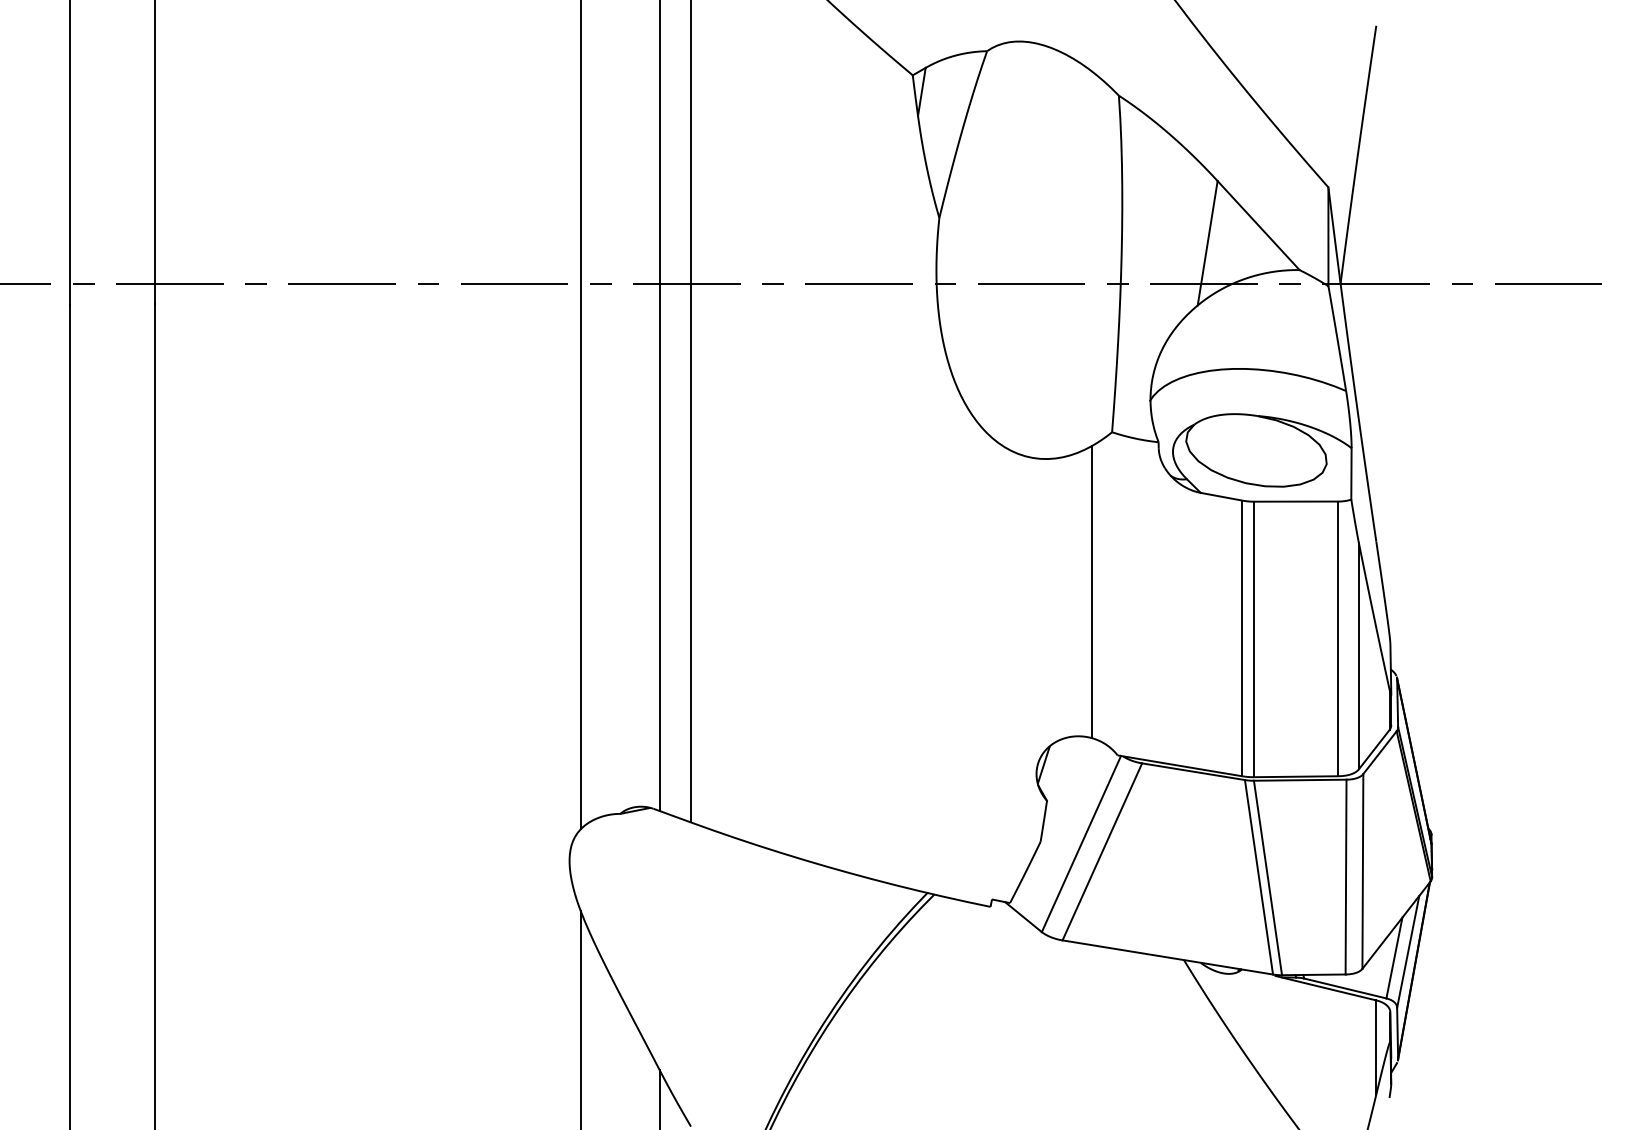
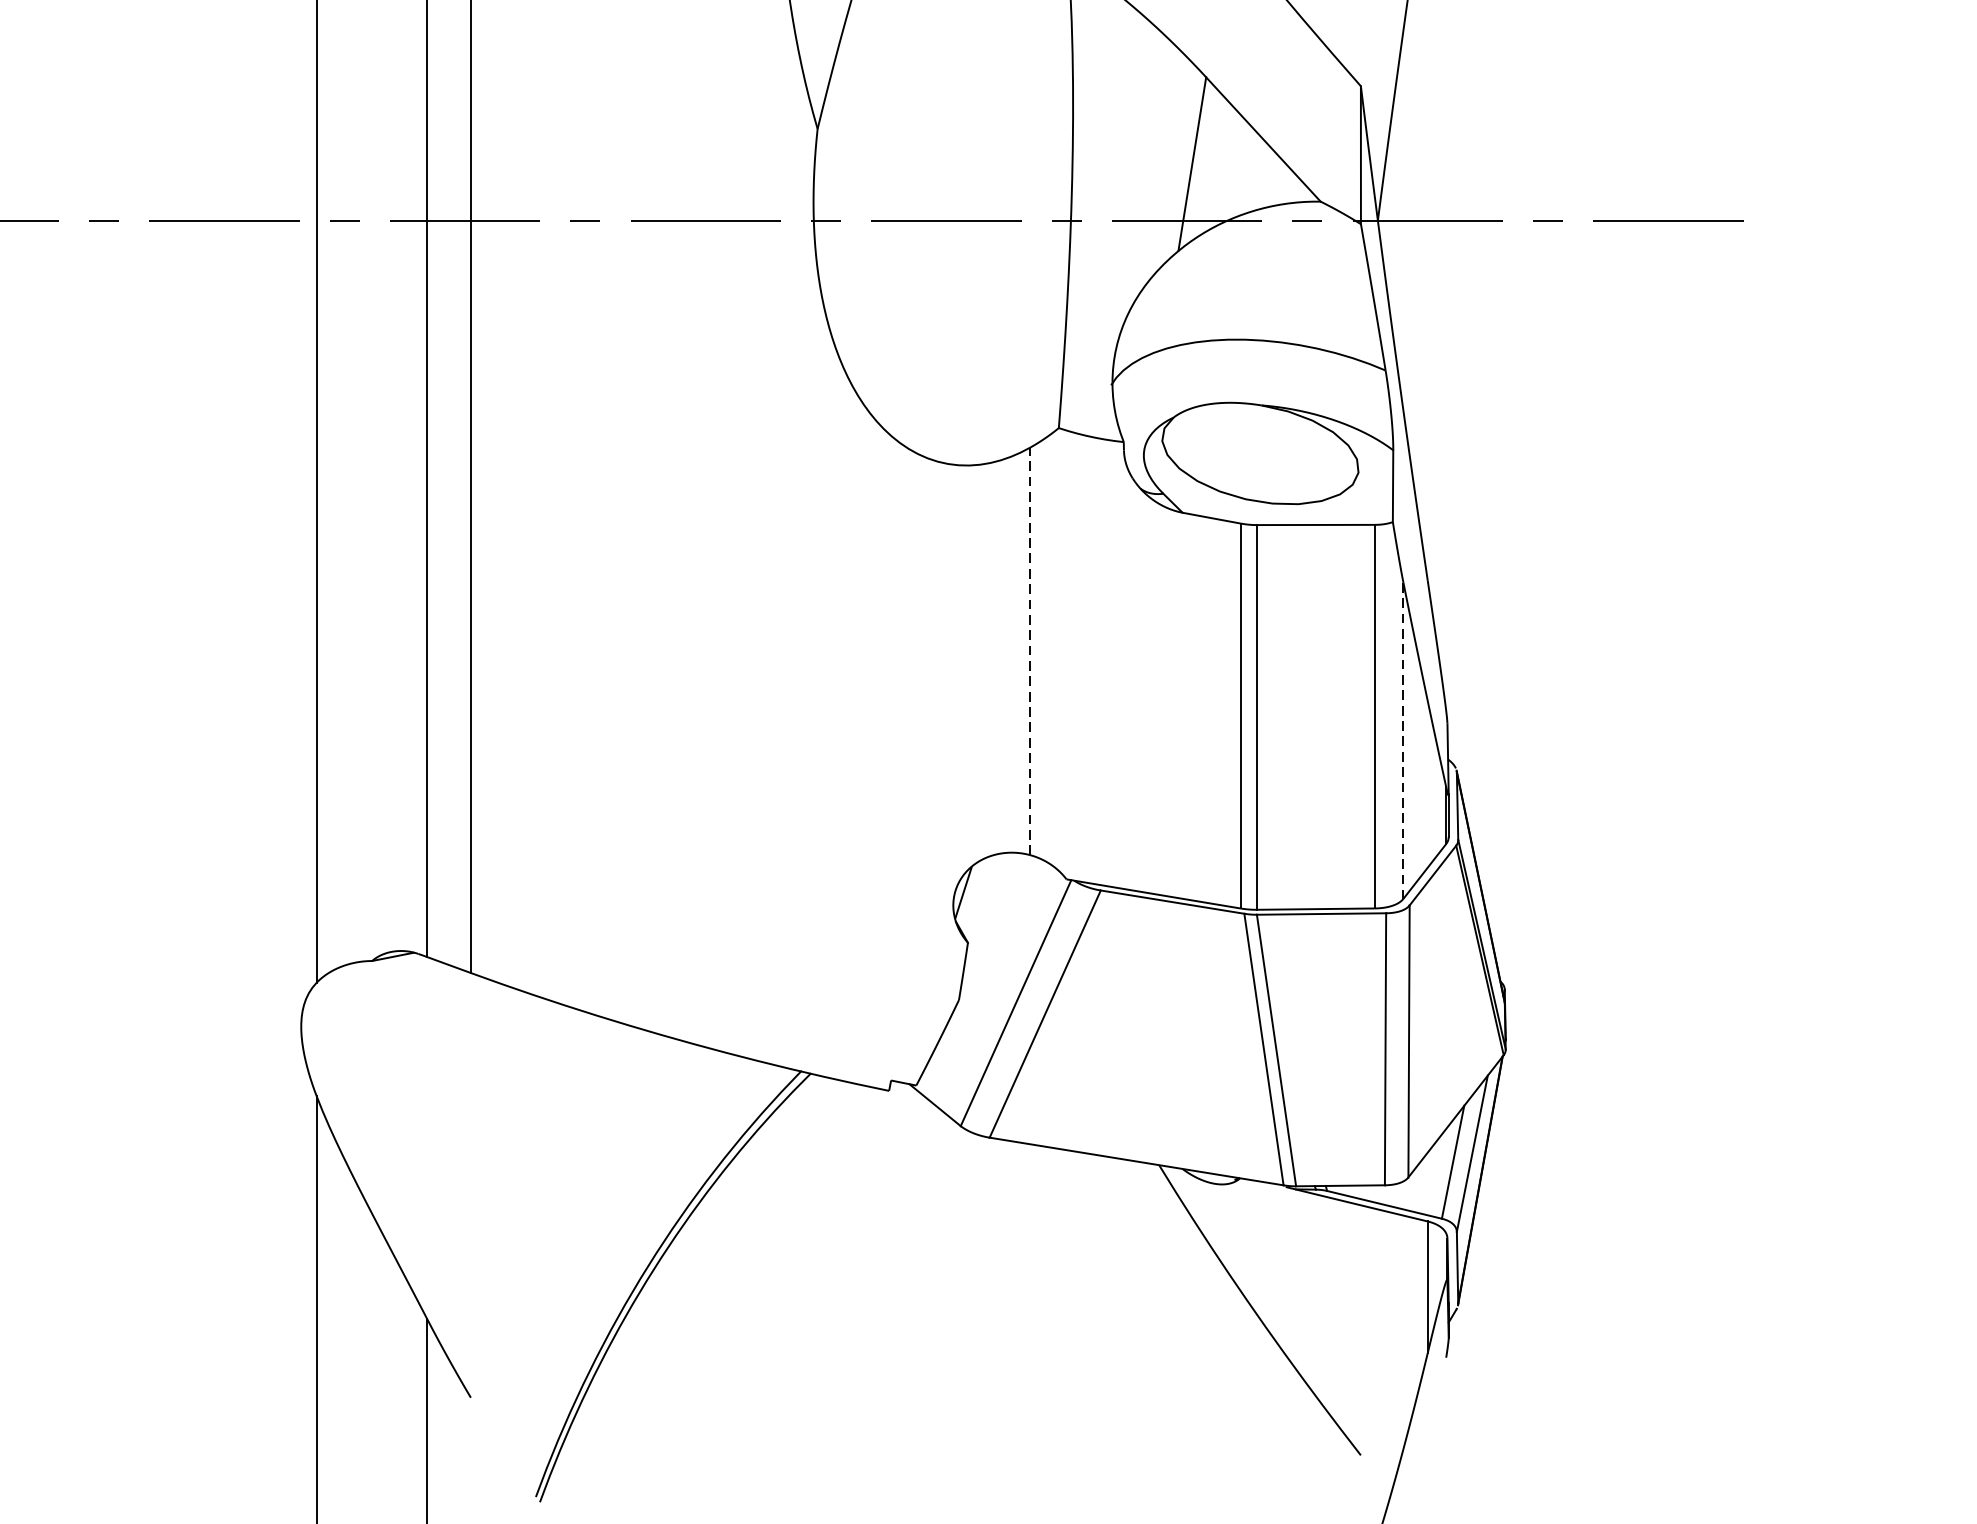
line: (1091, 592) -> (1030, 651), solid -> dashed
line: (1358, 656) -> (1402, 741), solid -> dashed

